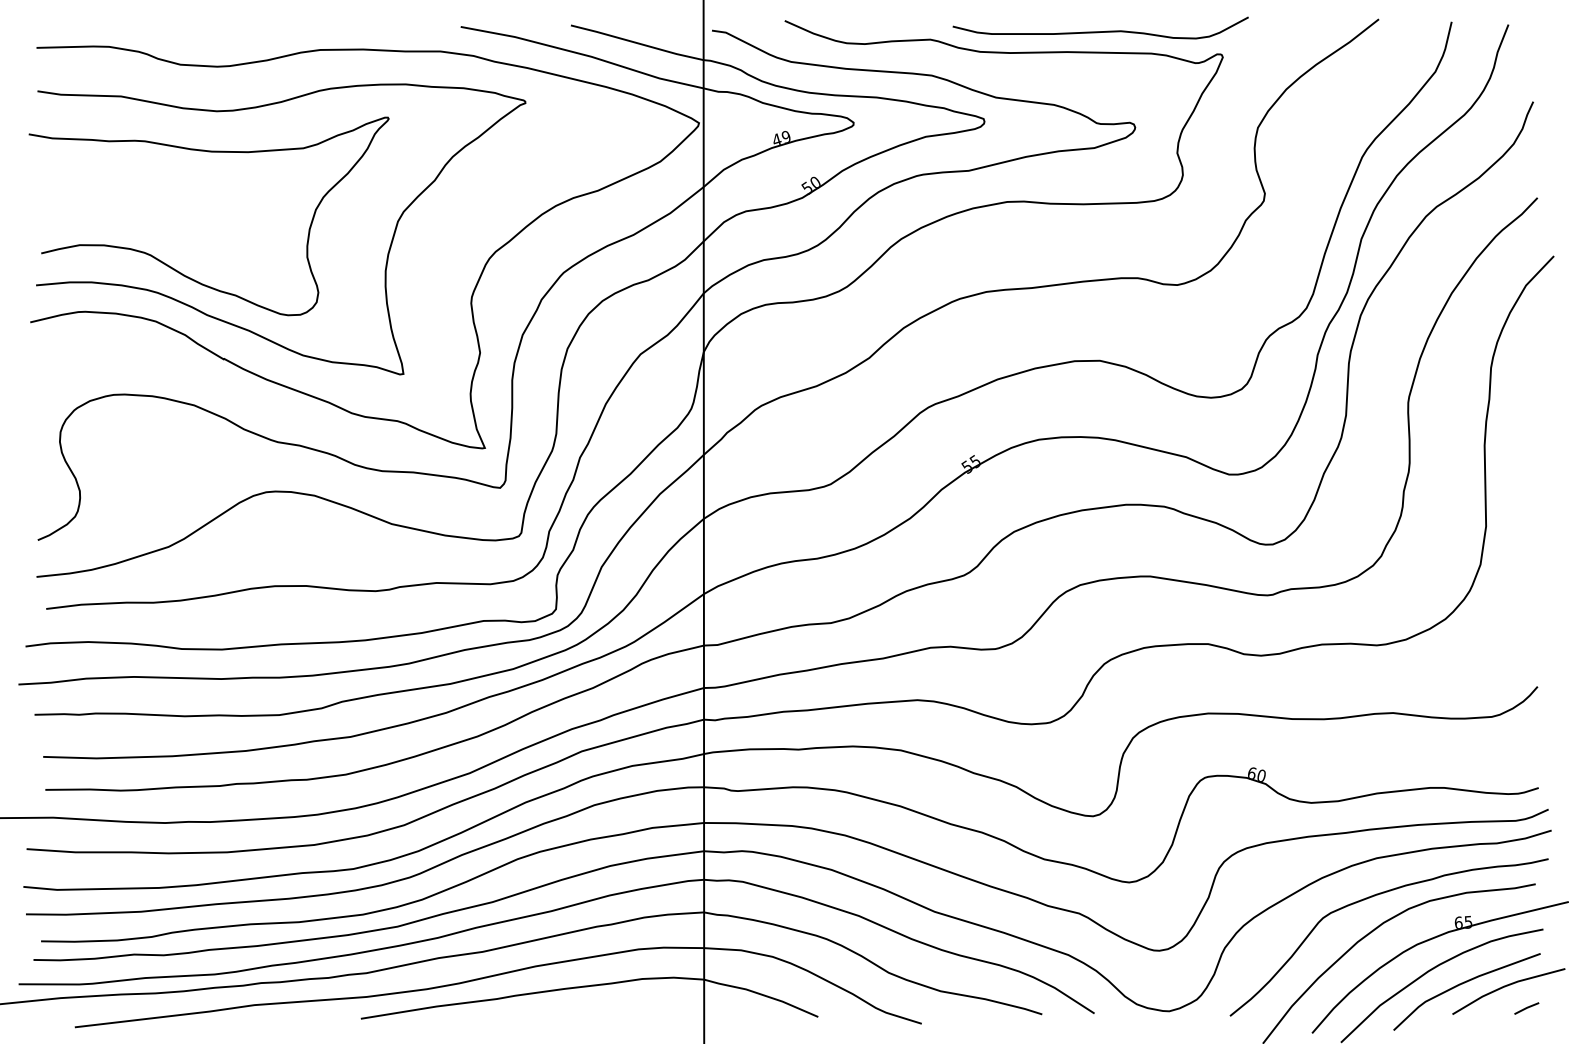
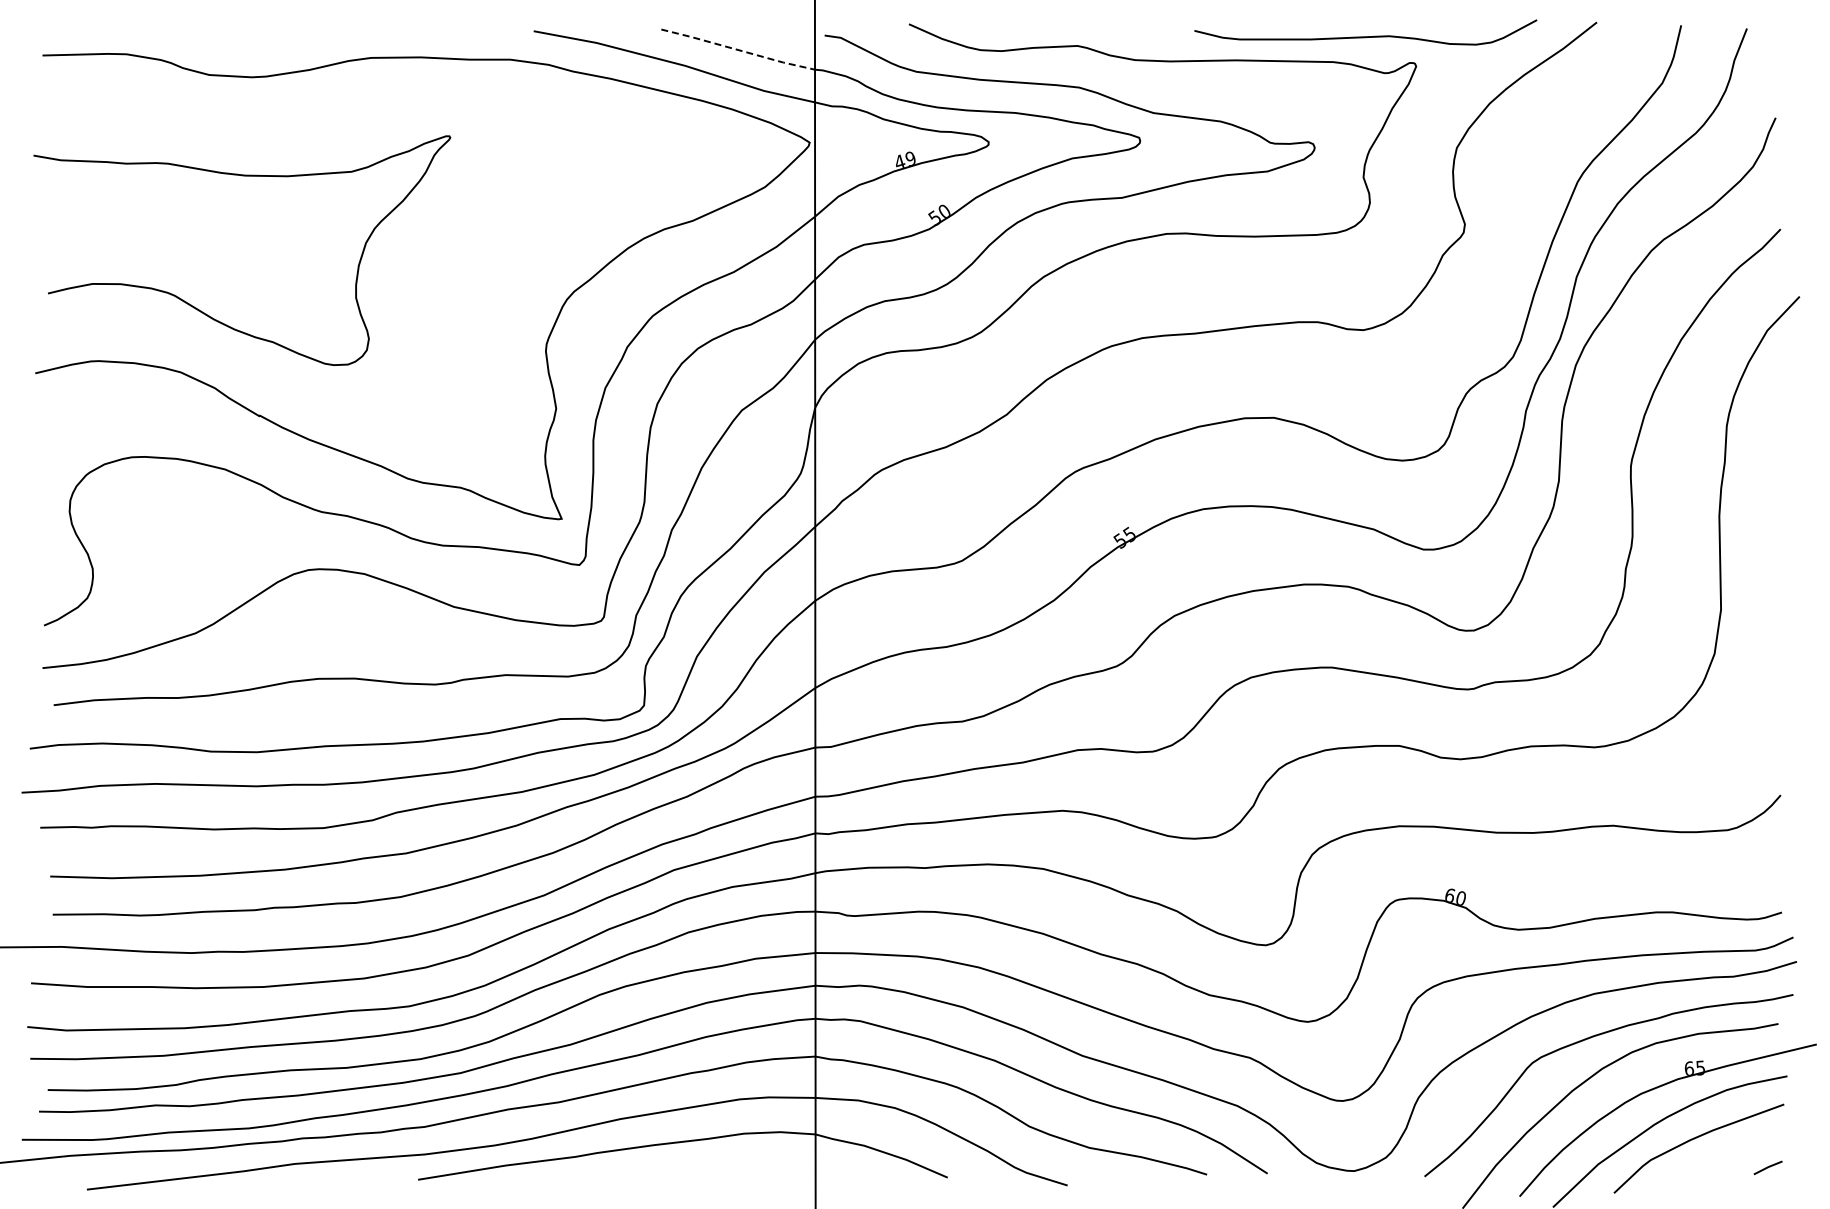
curve: (1100, 31) -> (1365, 36), moved
line: (637, 43) -> (738, 50), solid -> dashed
curve: (246, 328) -> (285, 380), removed
line: (1507, 986) -> (1745, 1142), removed

